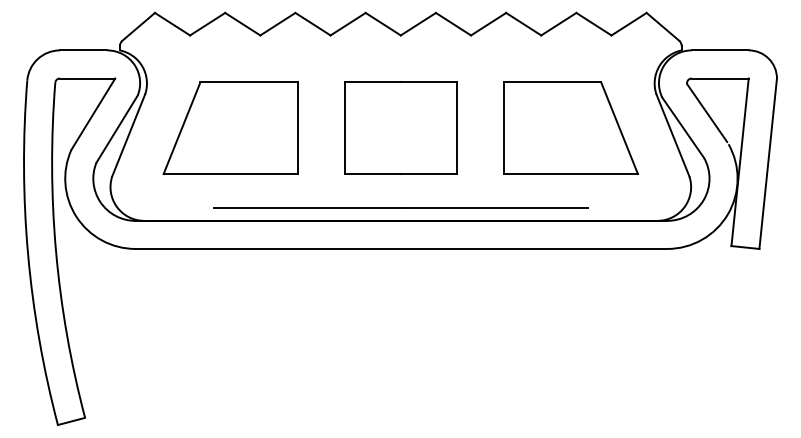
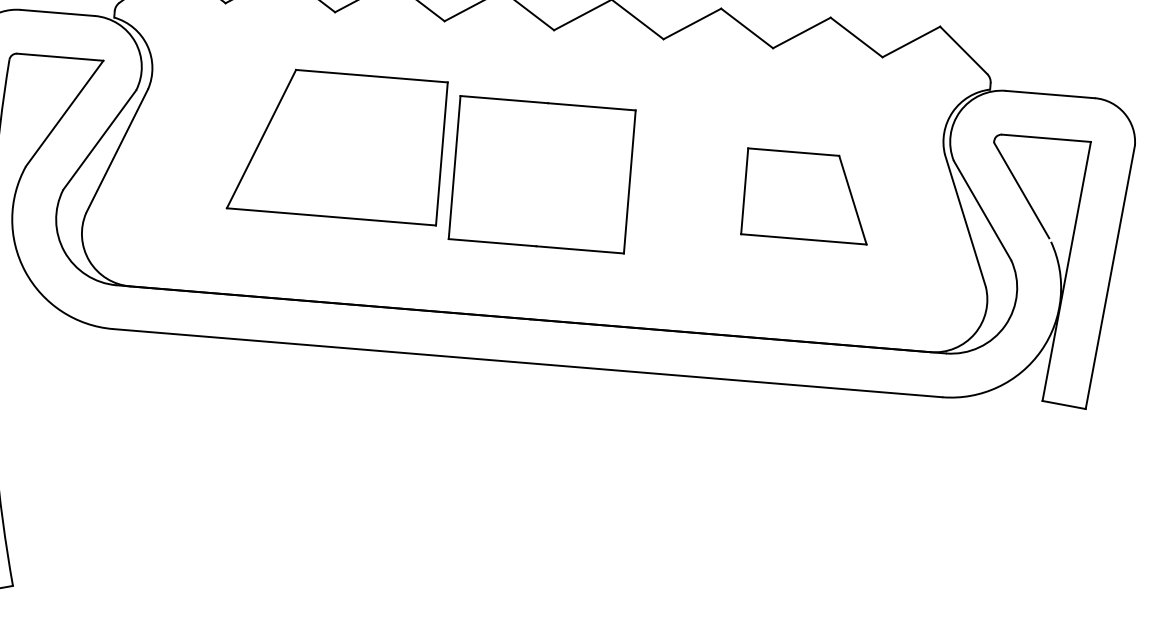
part: (230, 127) -> (337, 144), moved
part: (570, 127) -> (806, 195), size x0.6
line: (400, 207) -> (531, 298), removed

